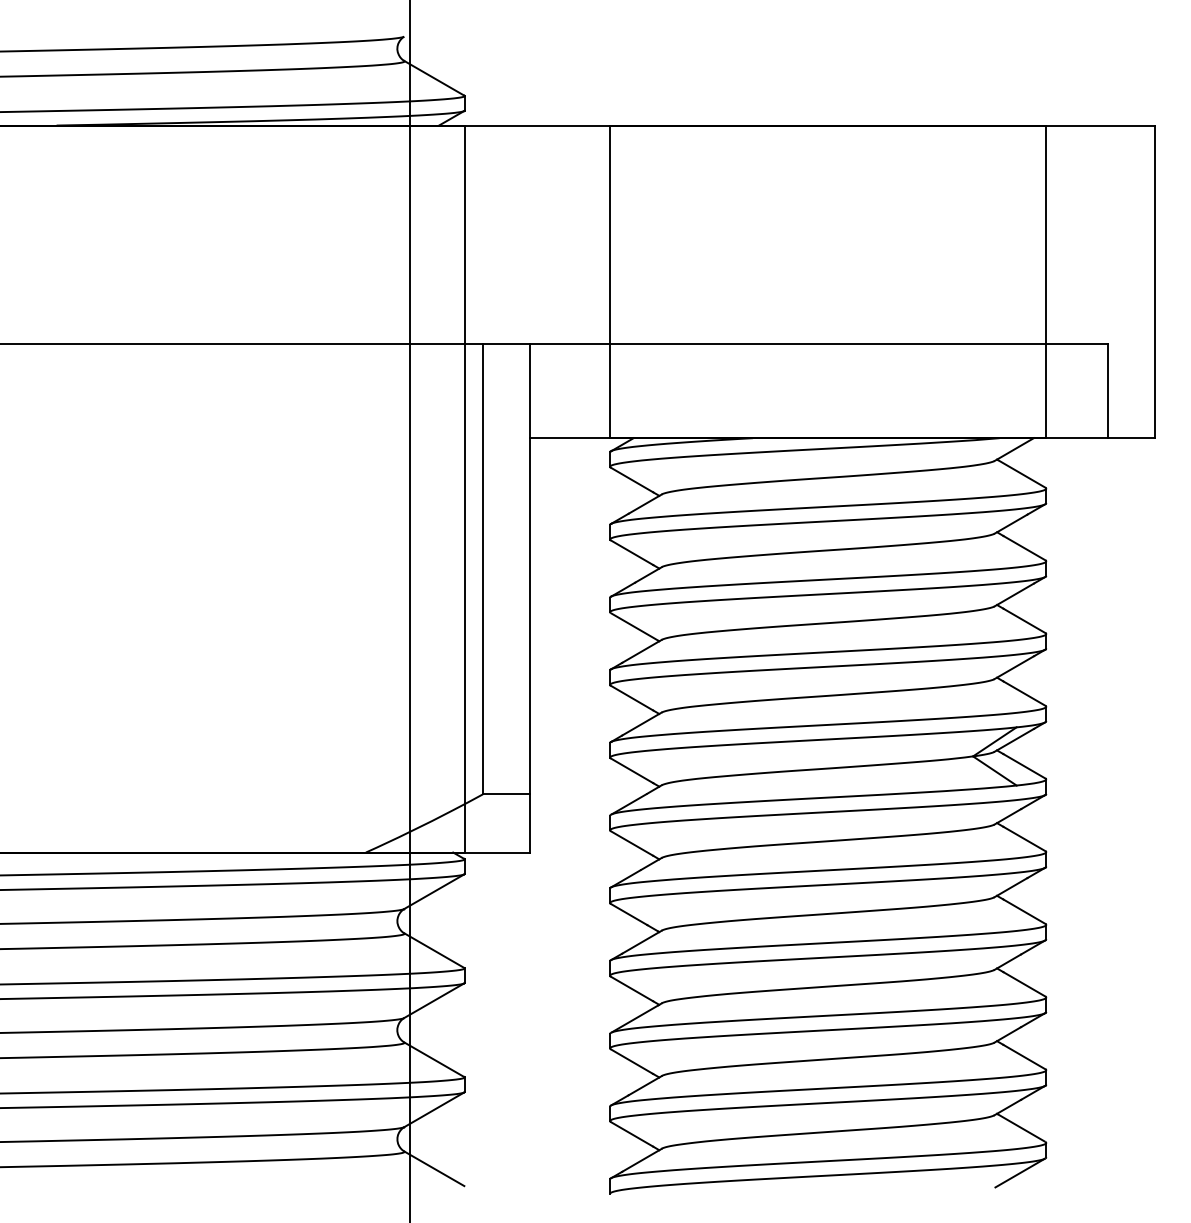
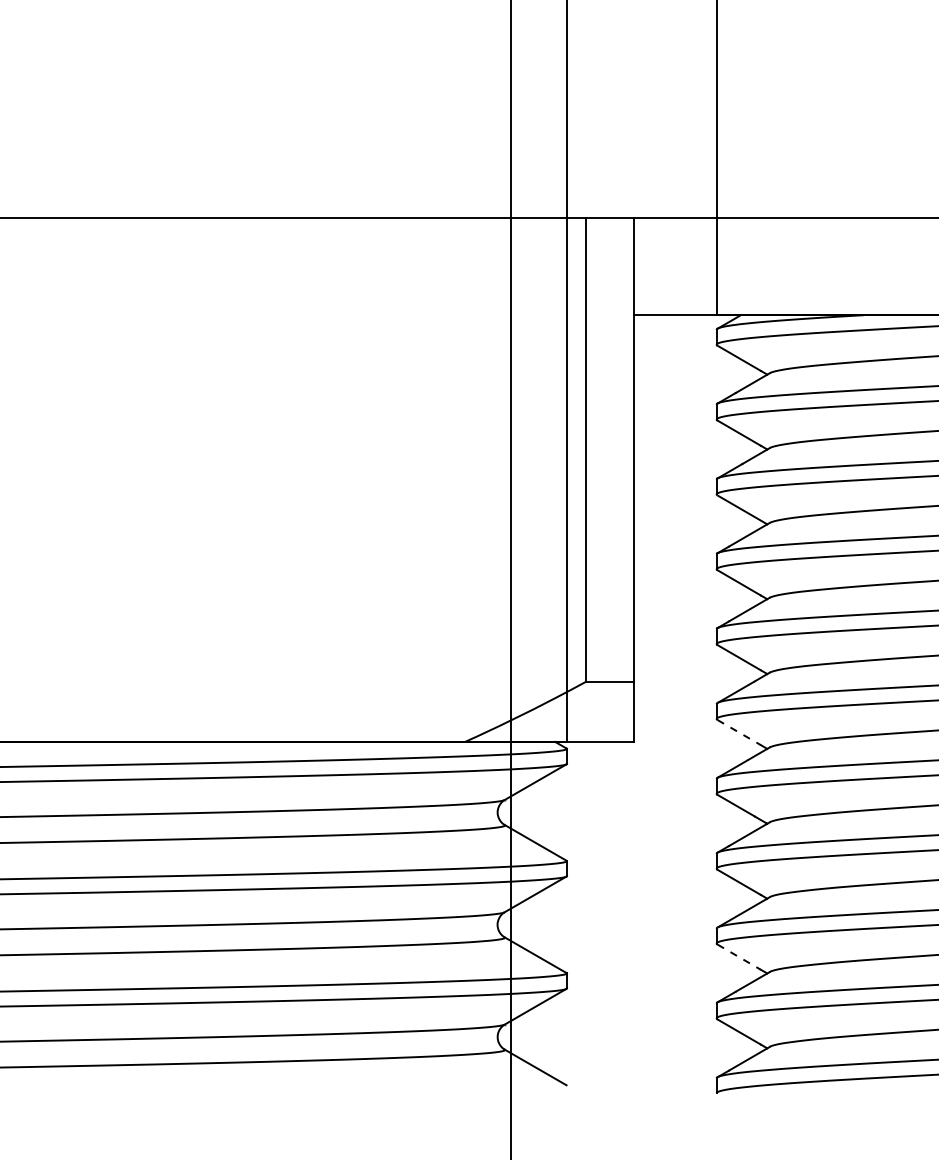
line: (632, 843) -> (739, 732), solid -> dashed
line: (632, 1061) -> (739, 957), solid -> dashed

